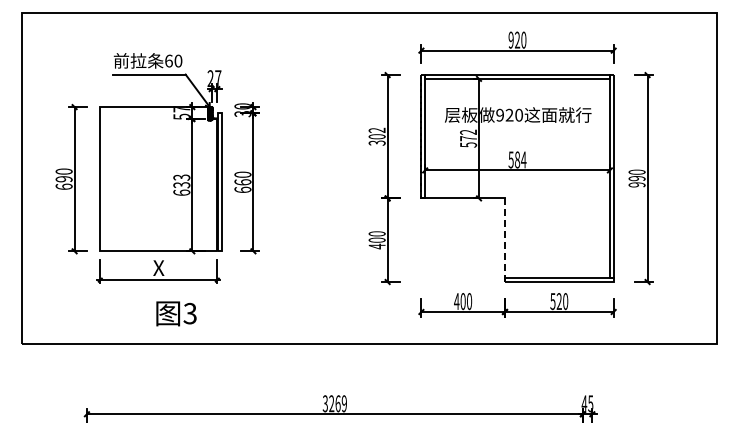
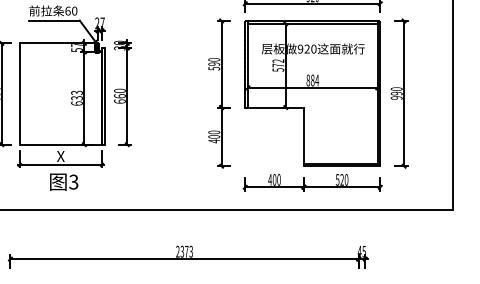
text: (376, 136) -> (213, 64), 302 -> 590
text: (510, 159) -> (307, 80), 584 -> 884
line: (505, 240) -> (304, 137), dashed -> solid
text: (176, 313) -> (64, 182), moved
text: (334, 403) -> (184, 251), 3269 -> 2373

